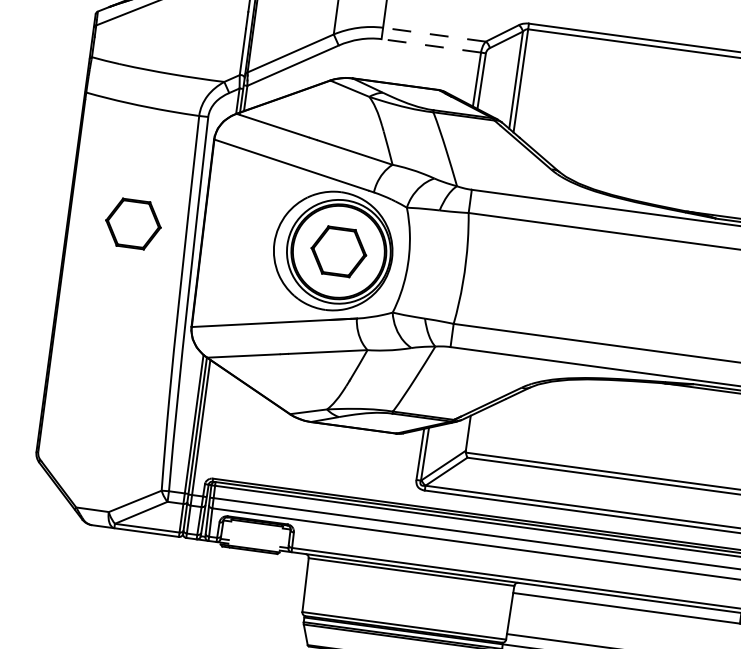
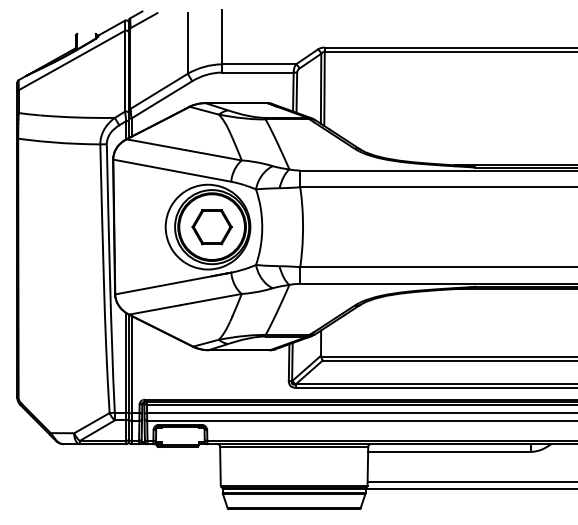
line: (433, 34) -> (258, 64), dashed -> solid
line: (430, 45) -> (257, 72), dashed -> solid
part: (132, 224) -> (63, 227), removed

